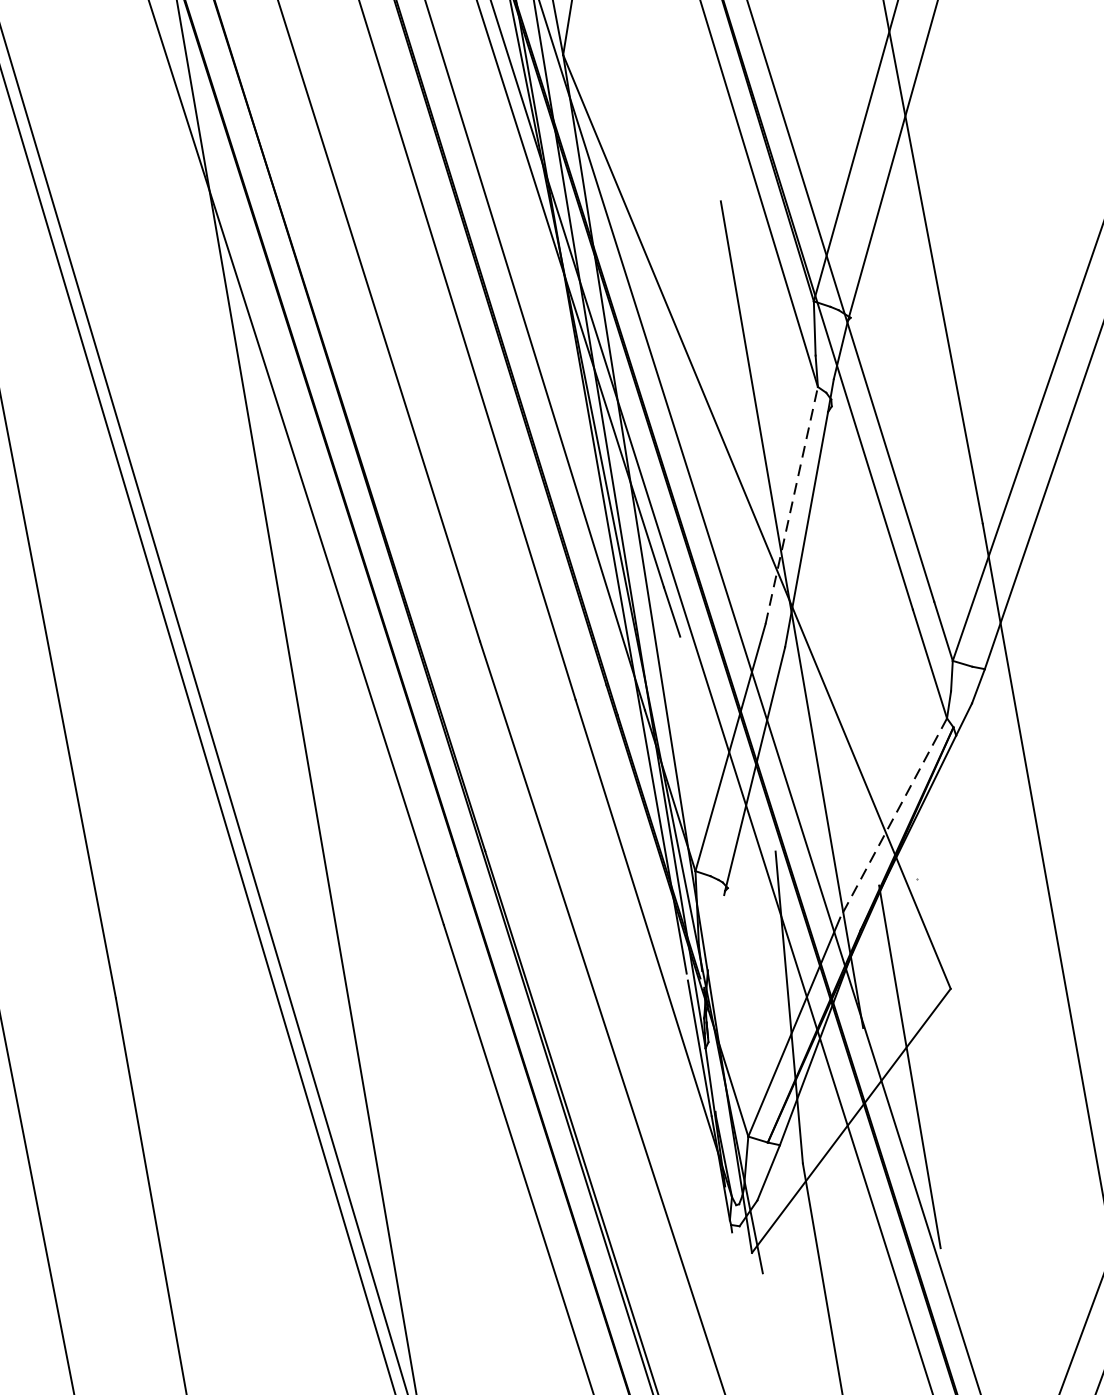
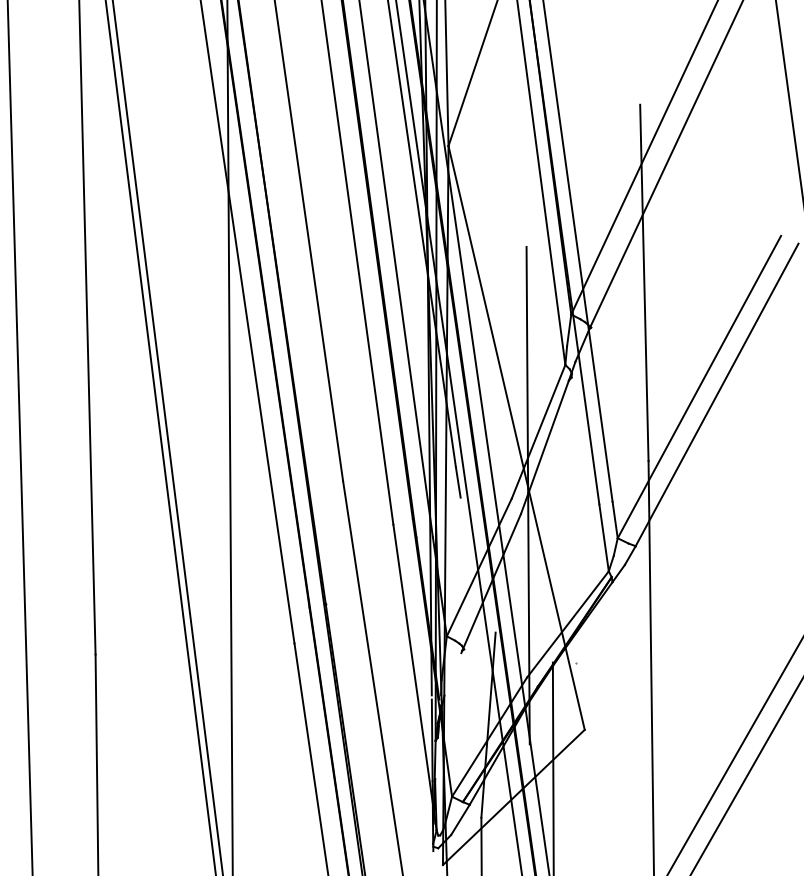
line: (791, 505) -> (538, 431), dashed -> solid
line: (892, 818) -> (567, 624), dashed -> solid

